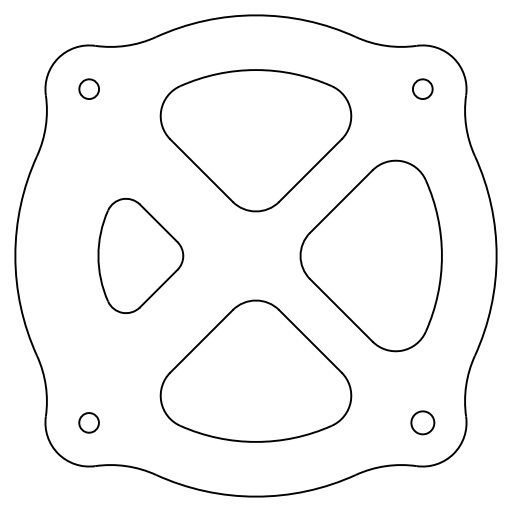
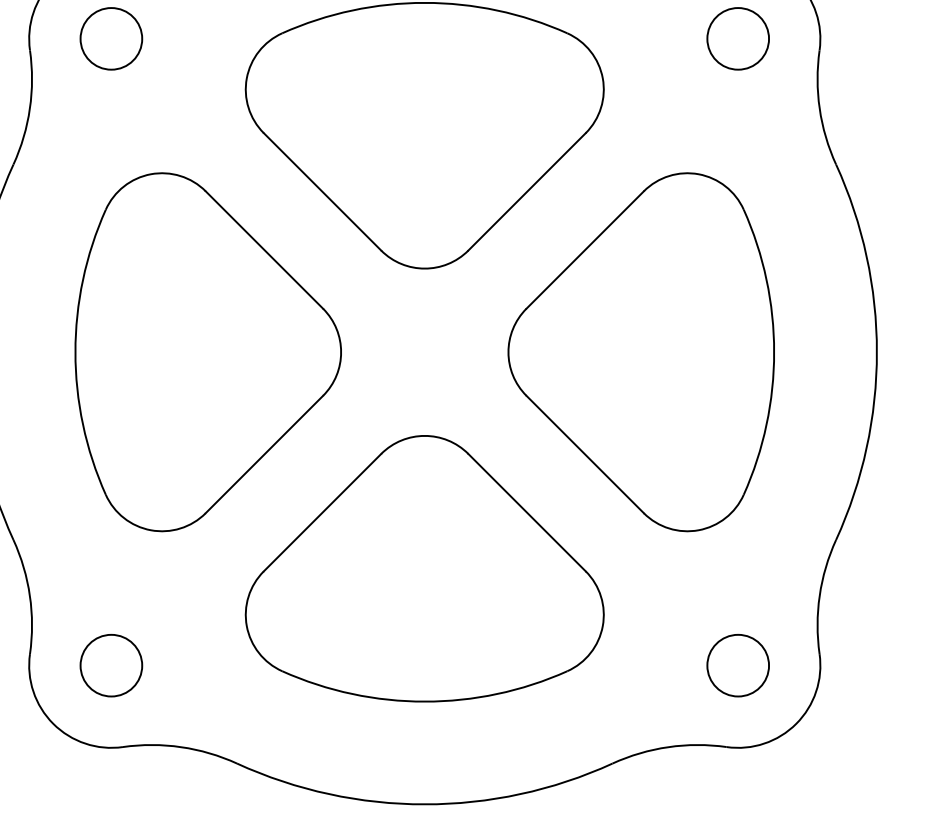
circle: (88, 88) -> (110, 37), size x1.67
circle: (422, 88) -> (737, 37), size x1.67
part: (140, 255) -> (207, 351), size x1.67
circle: (88, 422) -> (110, 665), size x1.67
circle: (422, 422) -> (737, 665), size x1.43

